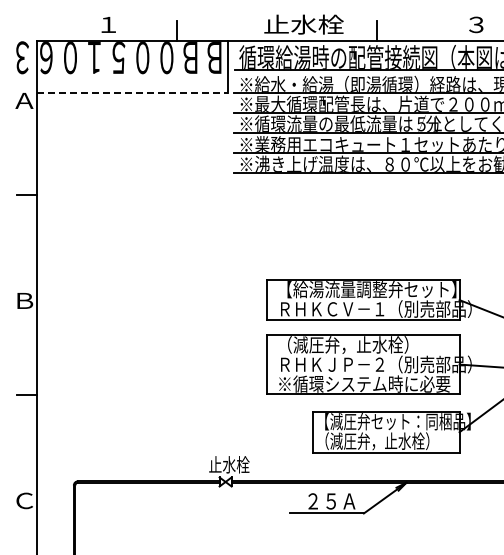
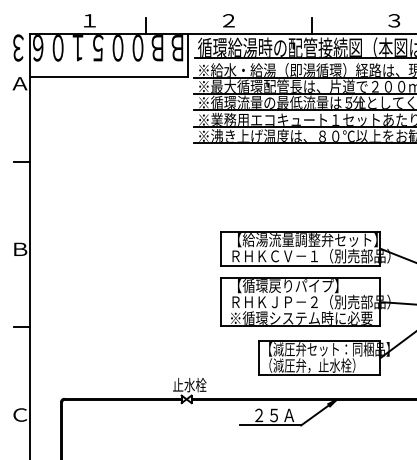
text: (303, 24) -> (251, 20), 止水栓 -> ２
line: (132, 92) -> (109, 76), dashed -> solid
text: (347, 344) -> (287, 285), （減圧弁，止水栓） -> 【循環戻りパイプ】

